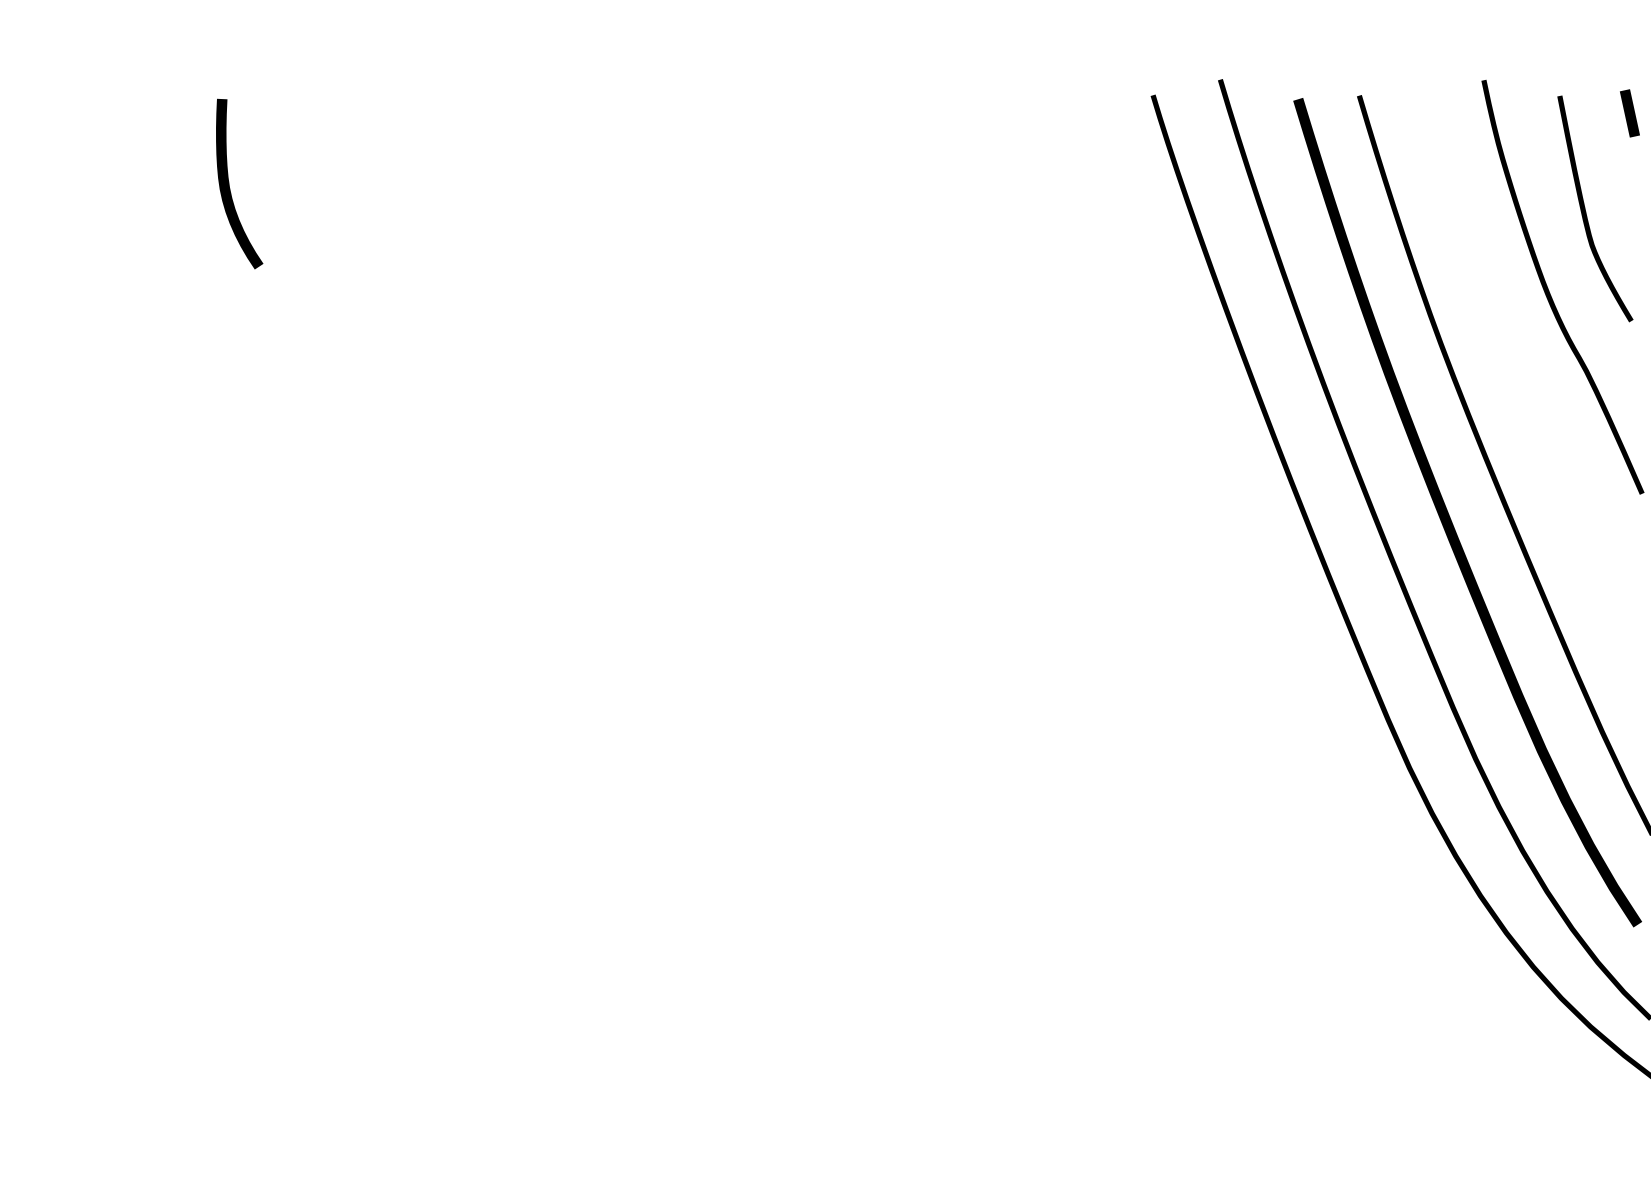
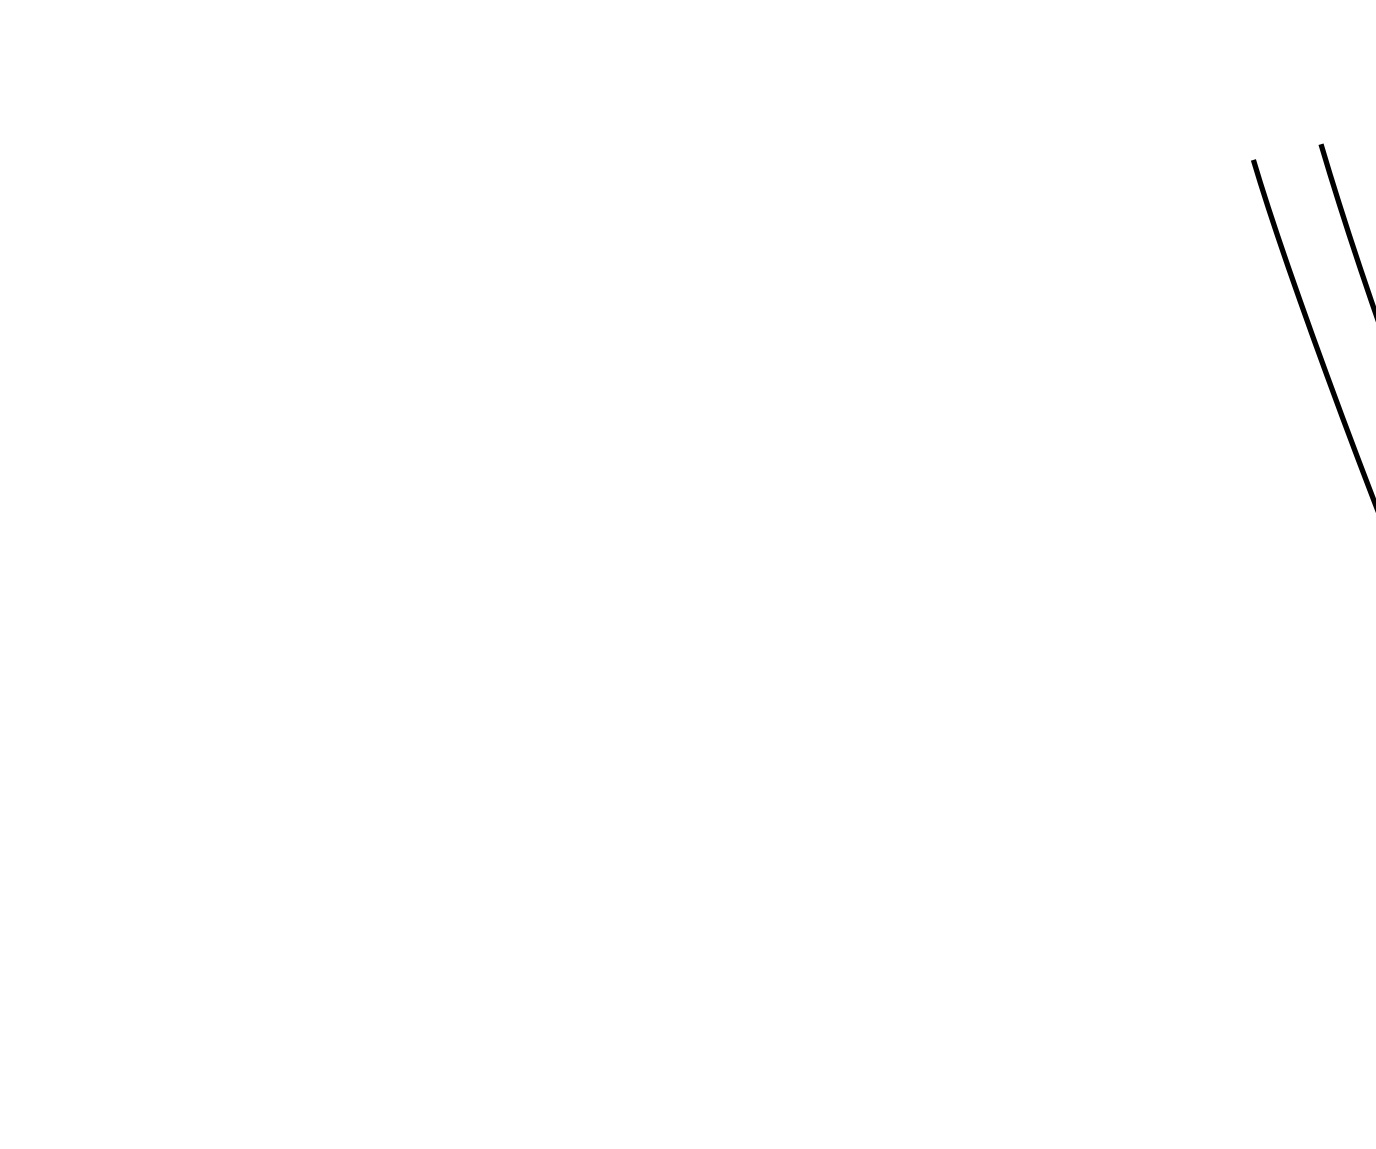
curve: (229, 183) -> (325, 248), removed

